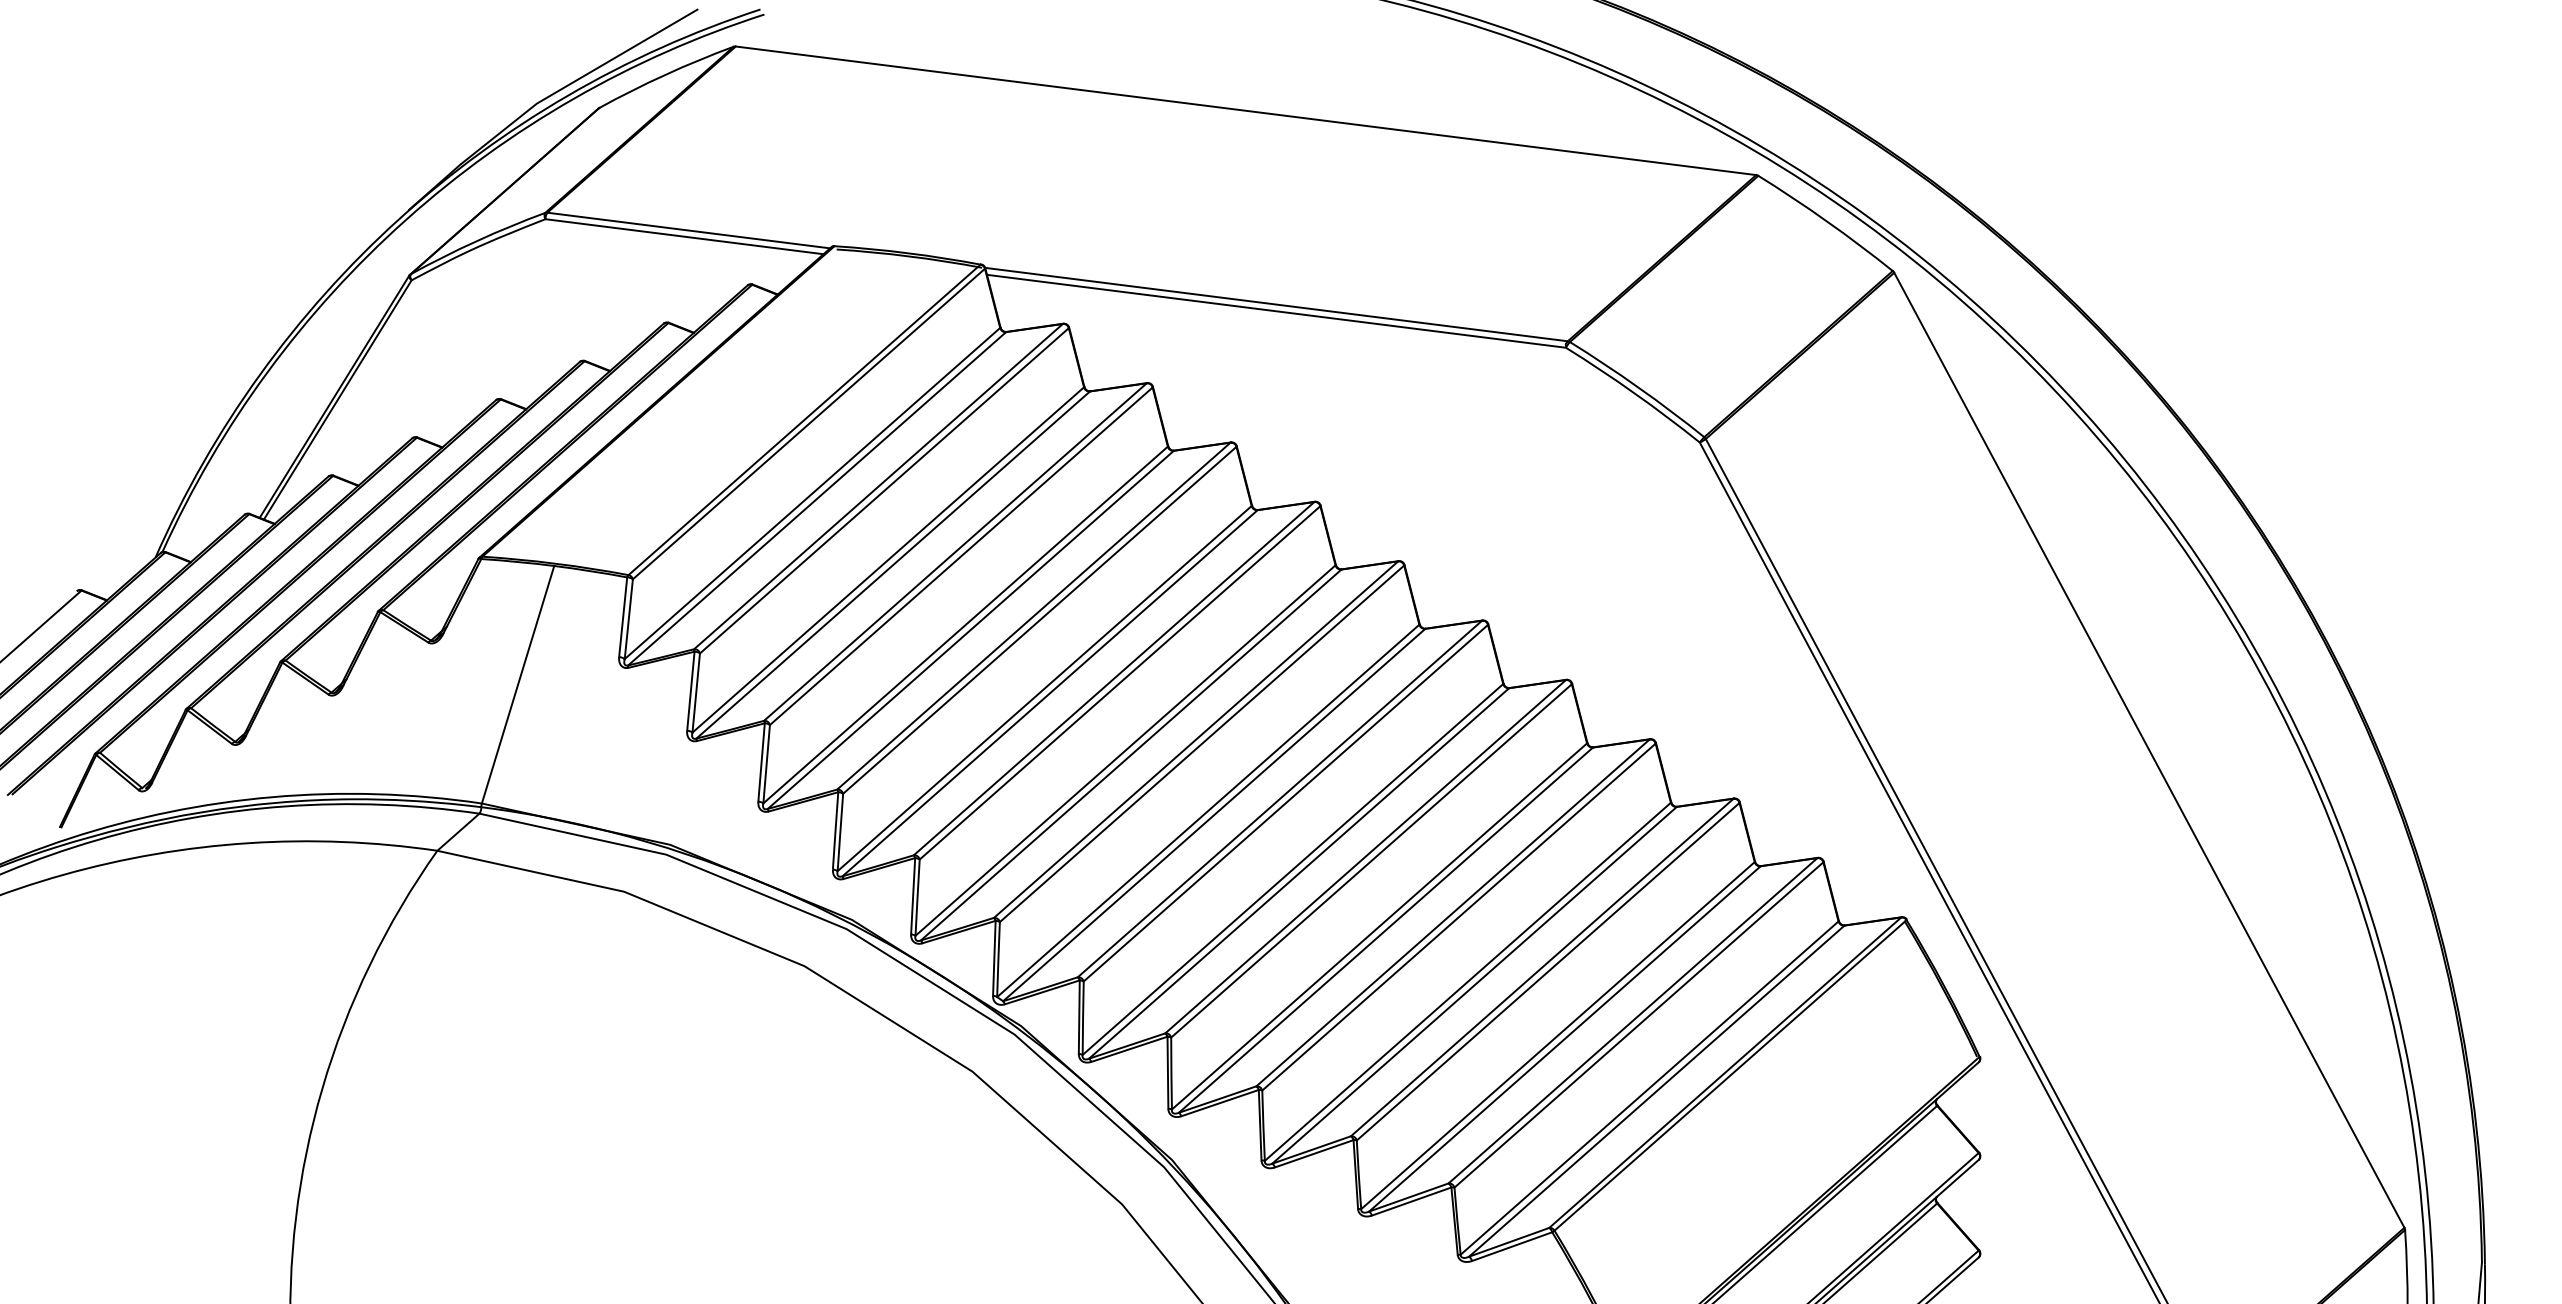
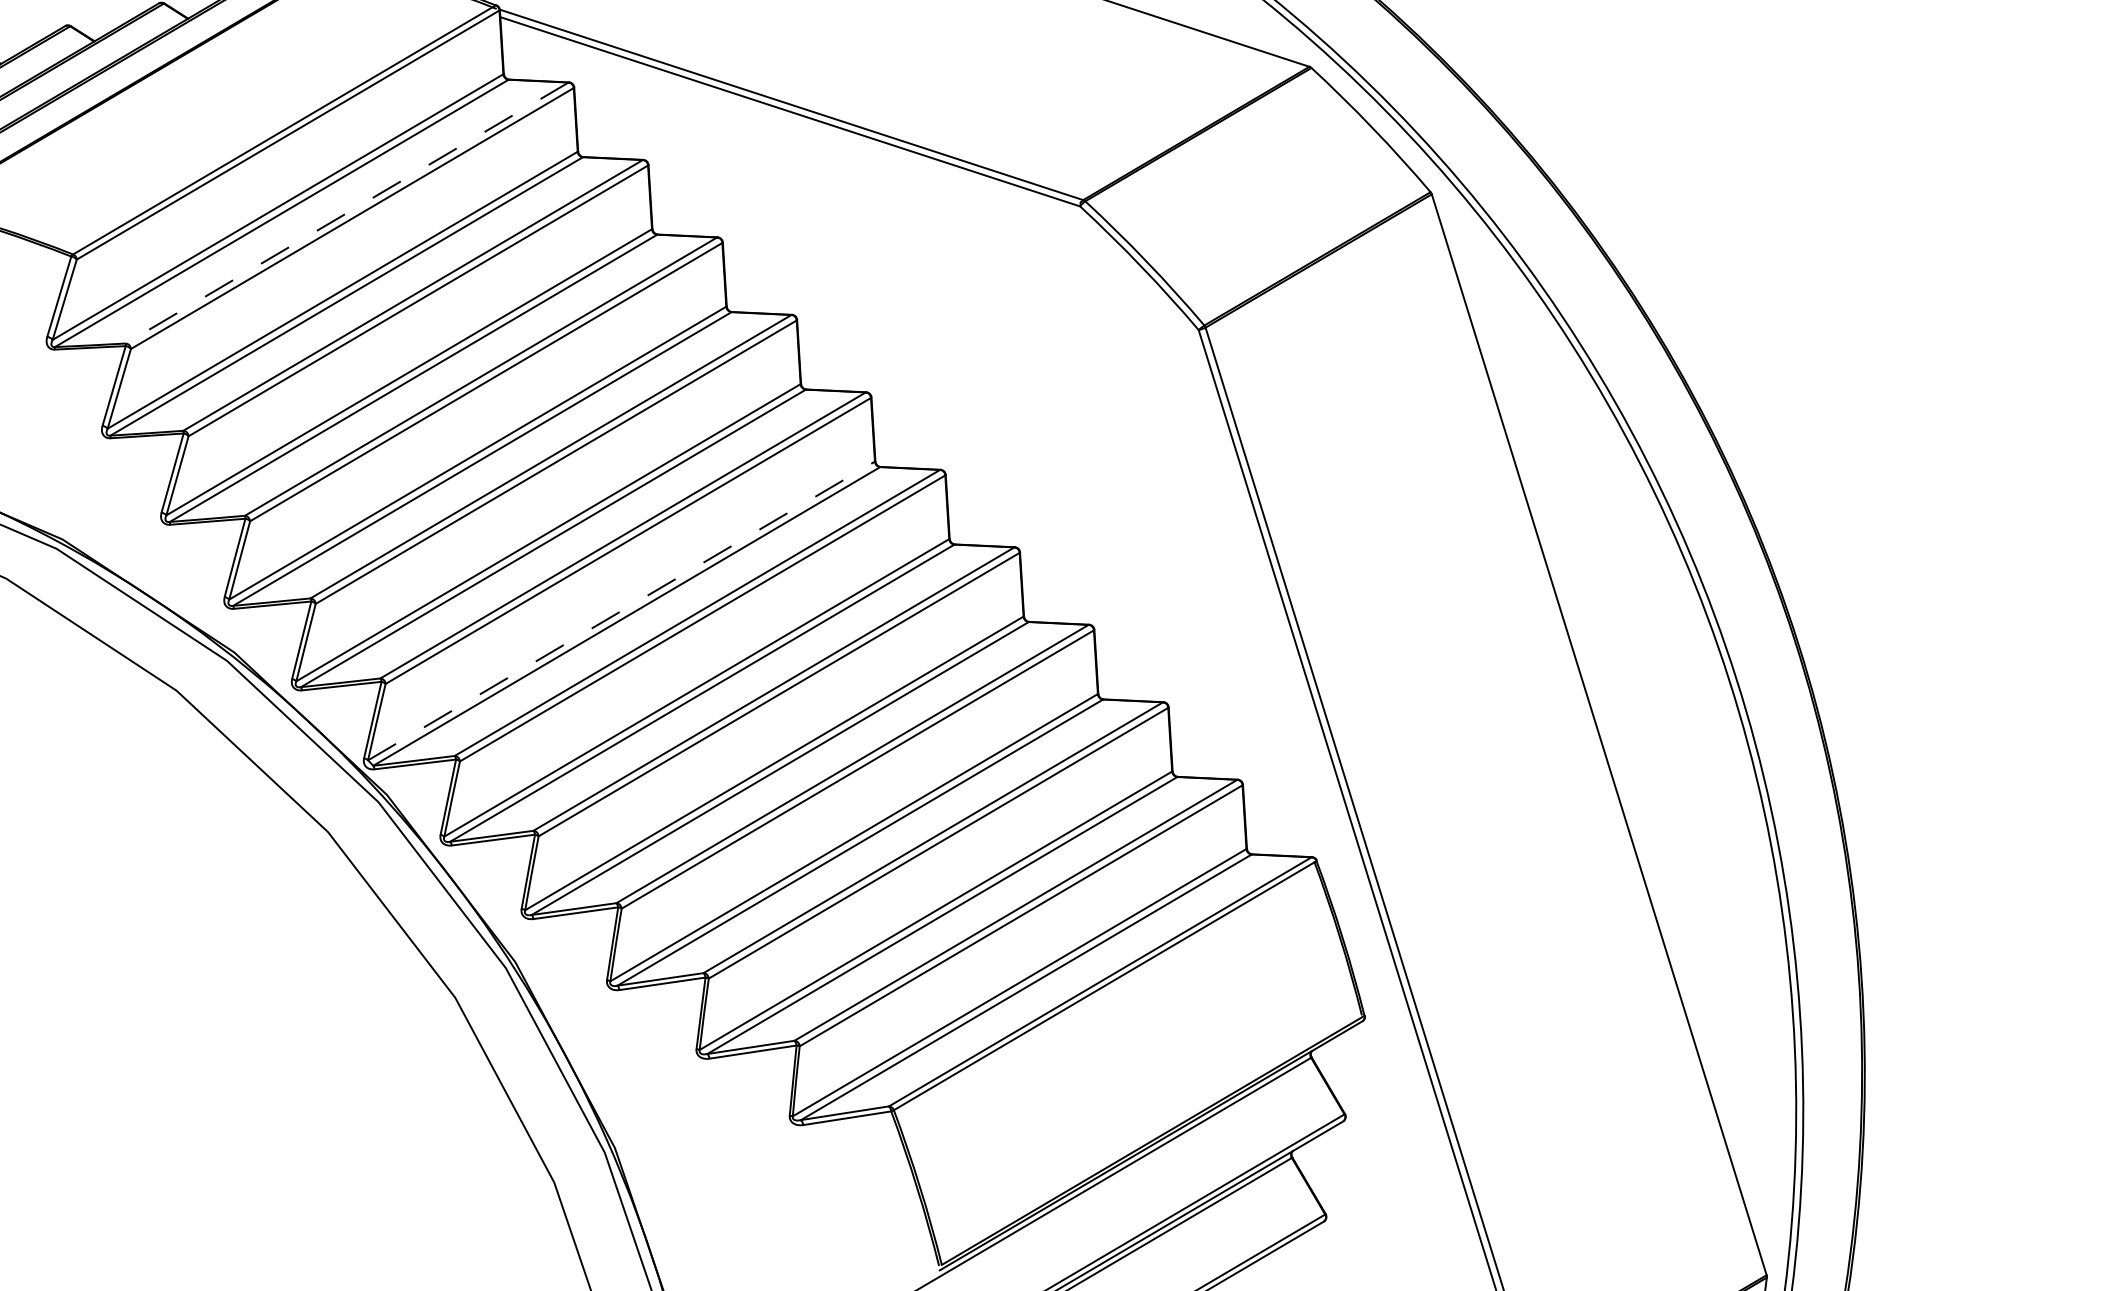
line: (878, 486) -> (347, 212), solid -> dashed
line: (1208, 810) -> (621, 610), solid -> dashed

